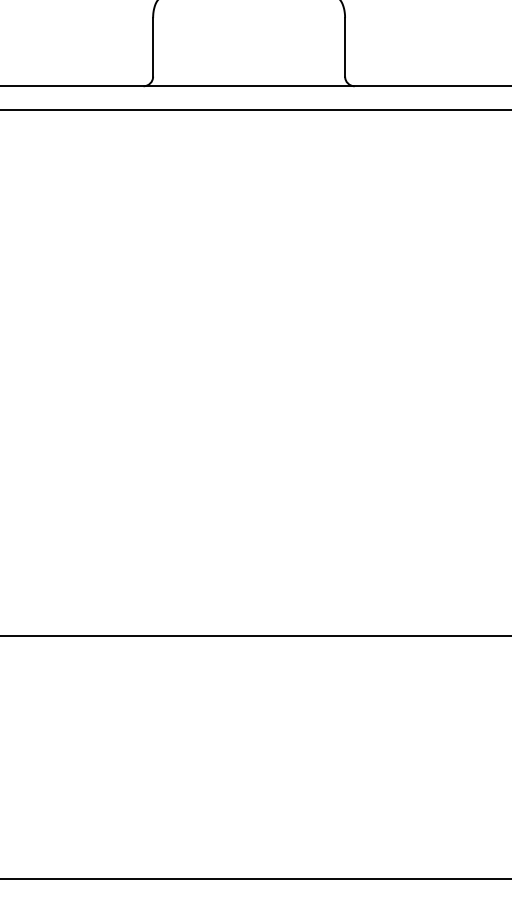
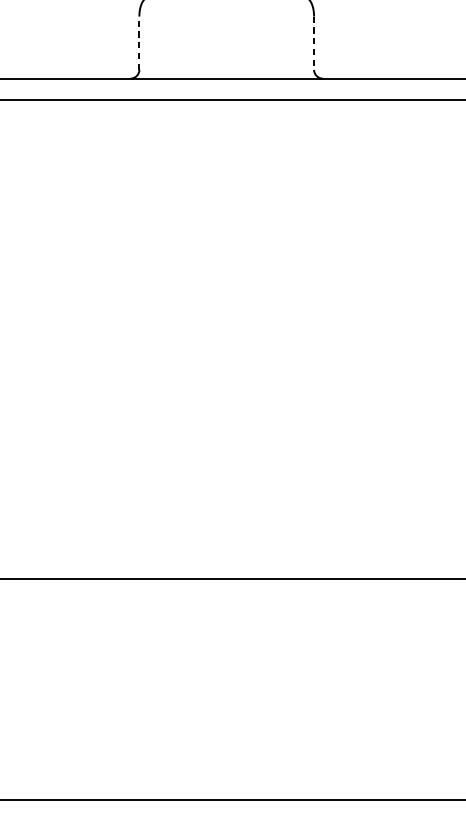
line: (153, 46) -> (139, 42), solid -> dashed
line: (345, 47) -> (314, 43), solid -> dashed

